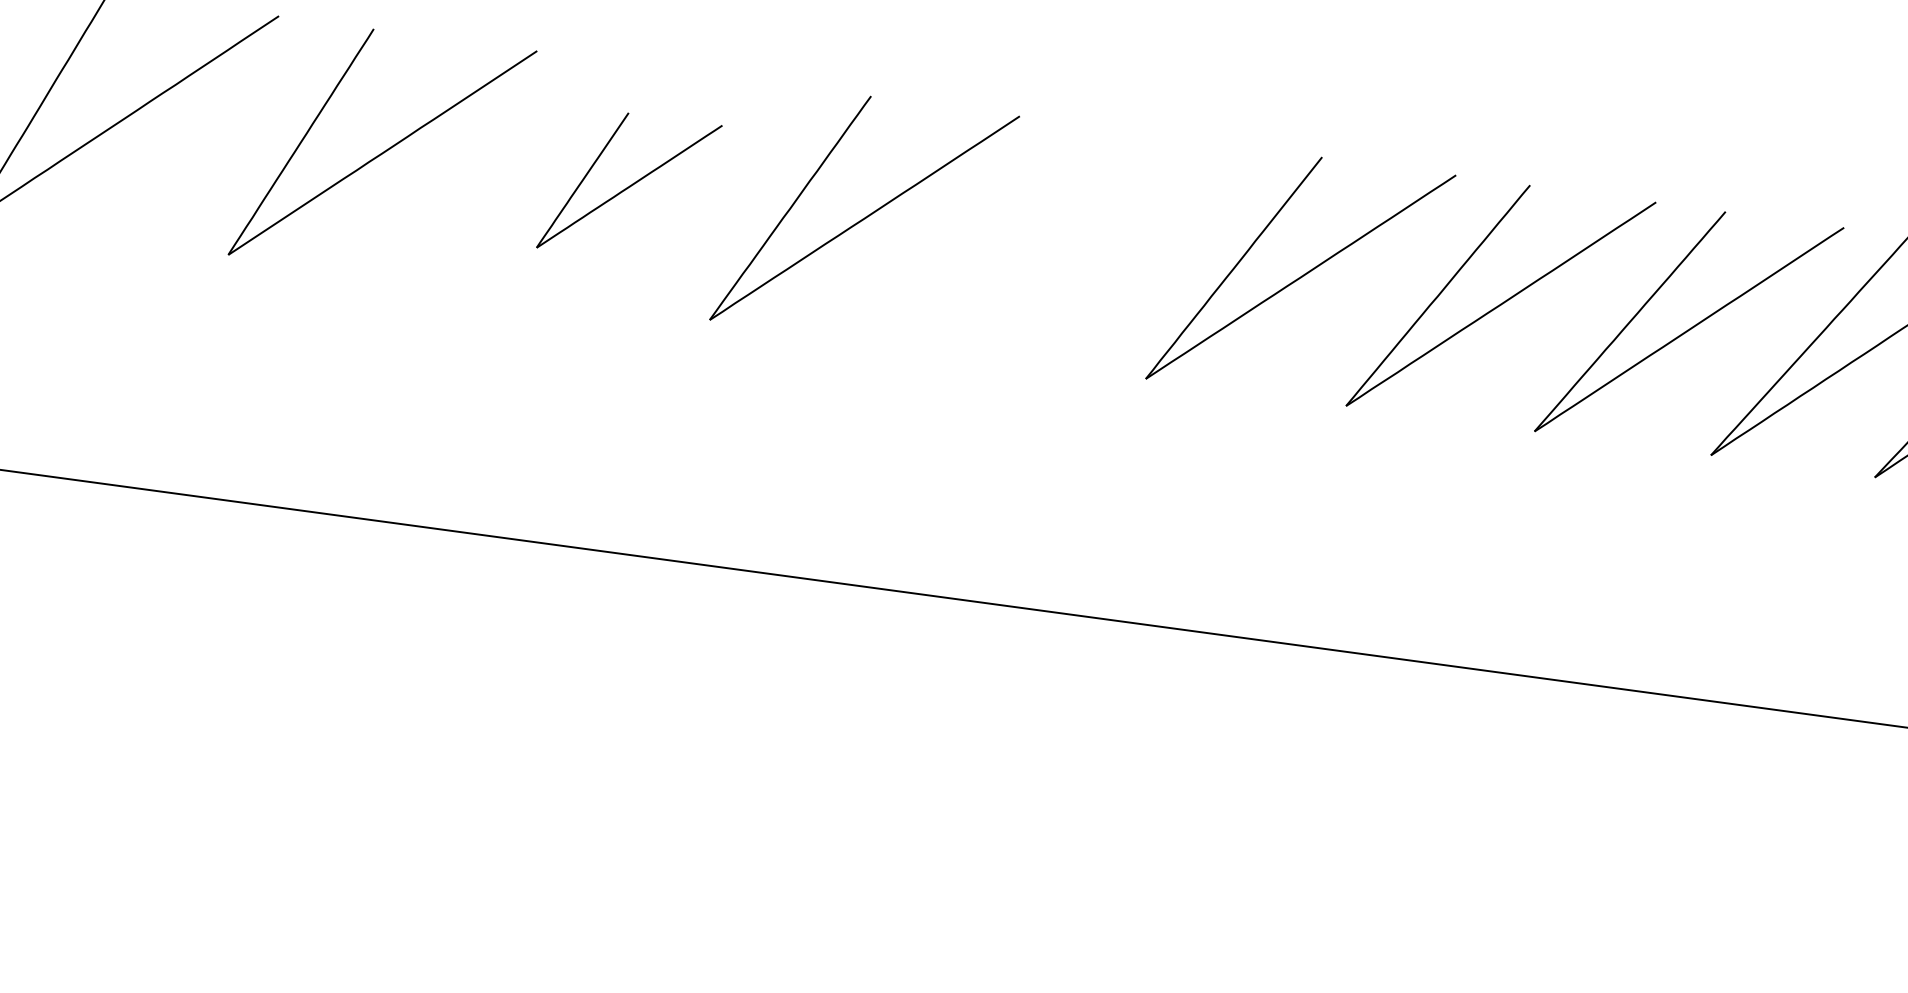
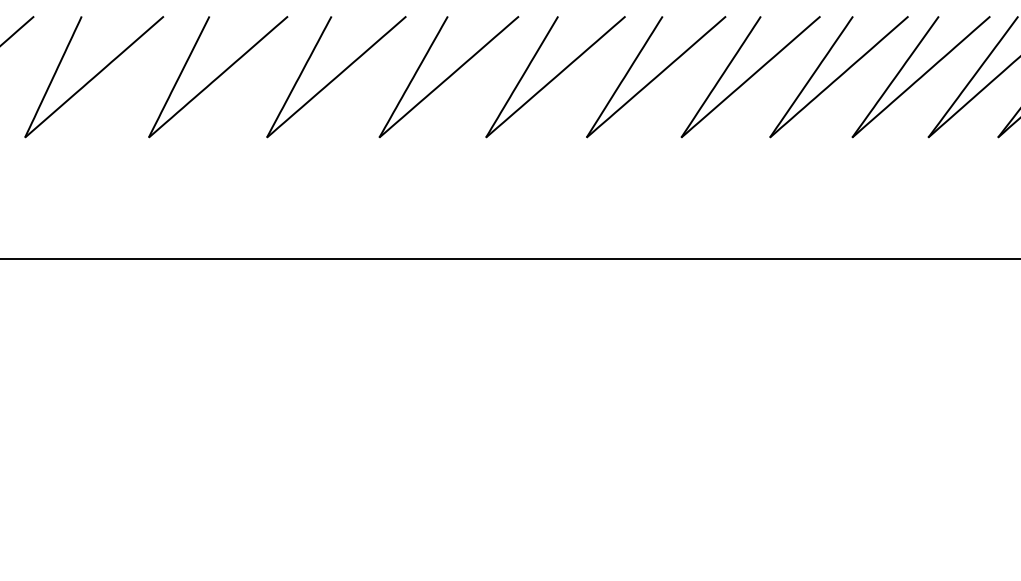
part: (629, 187) -> (218, 77), size x1.67
part: (1087, 249) -> (448, 77), added

